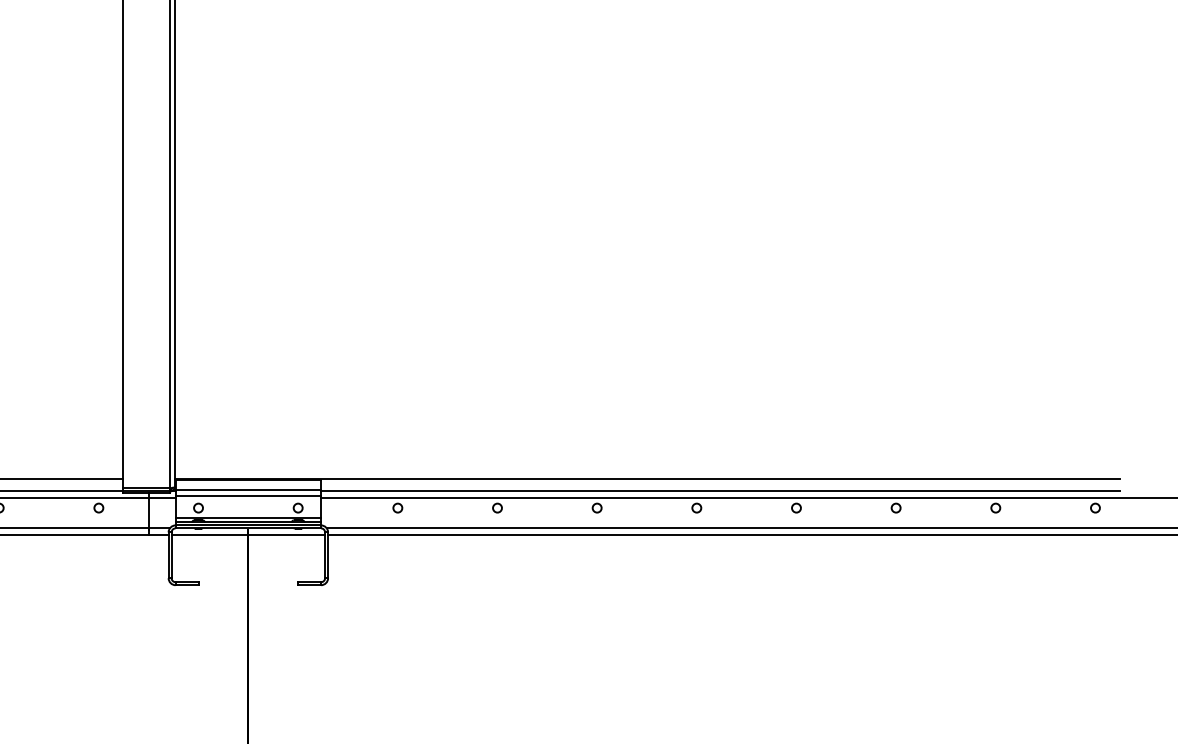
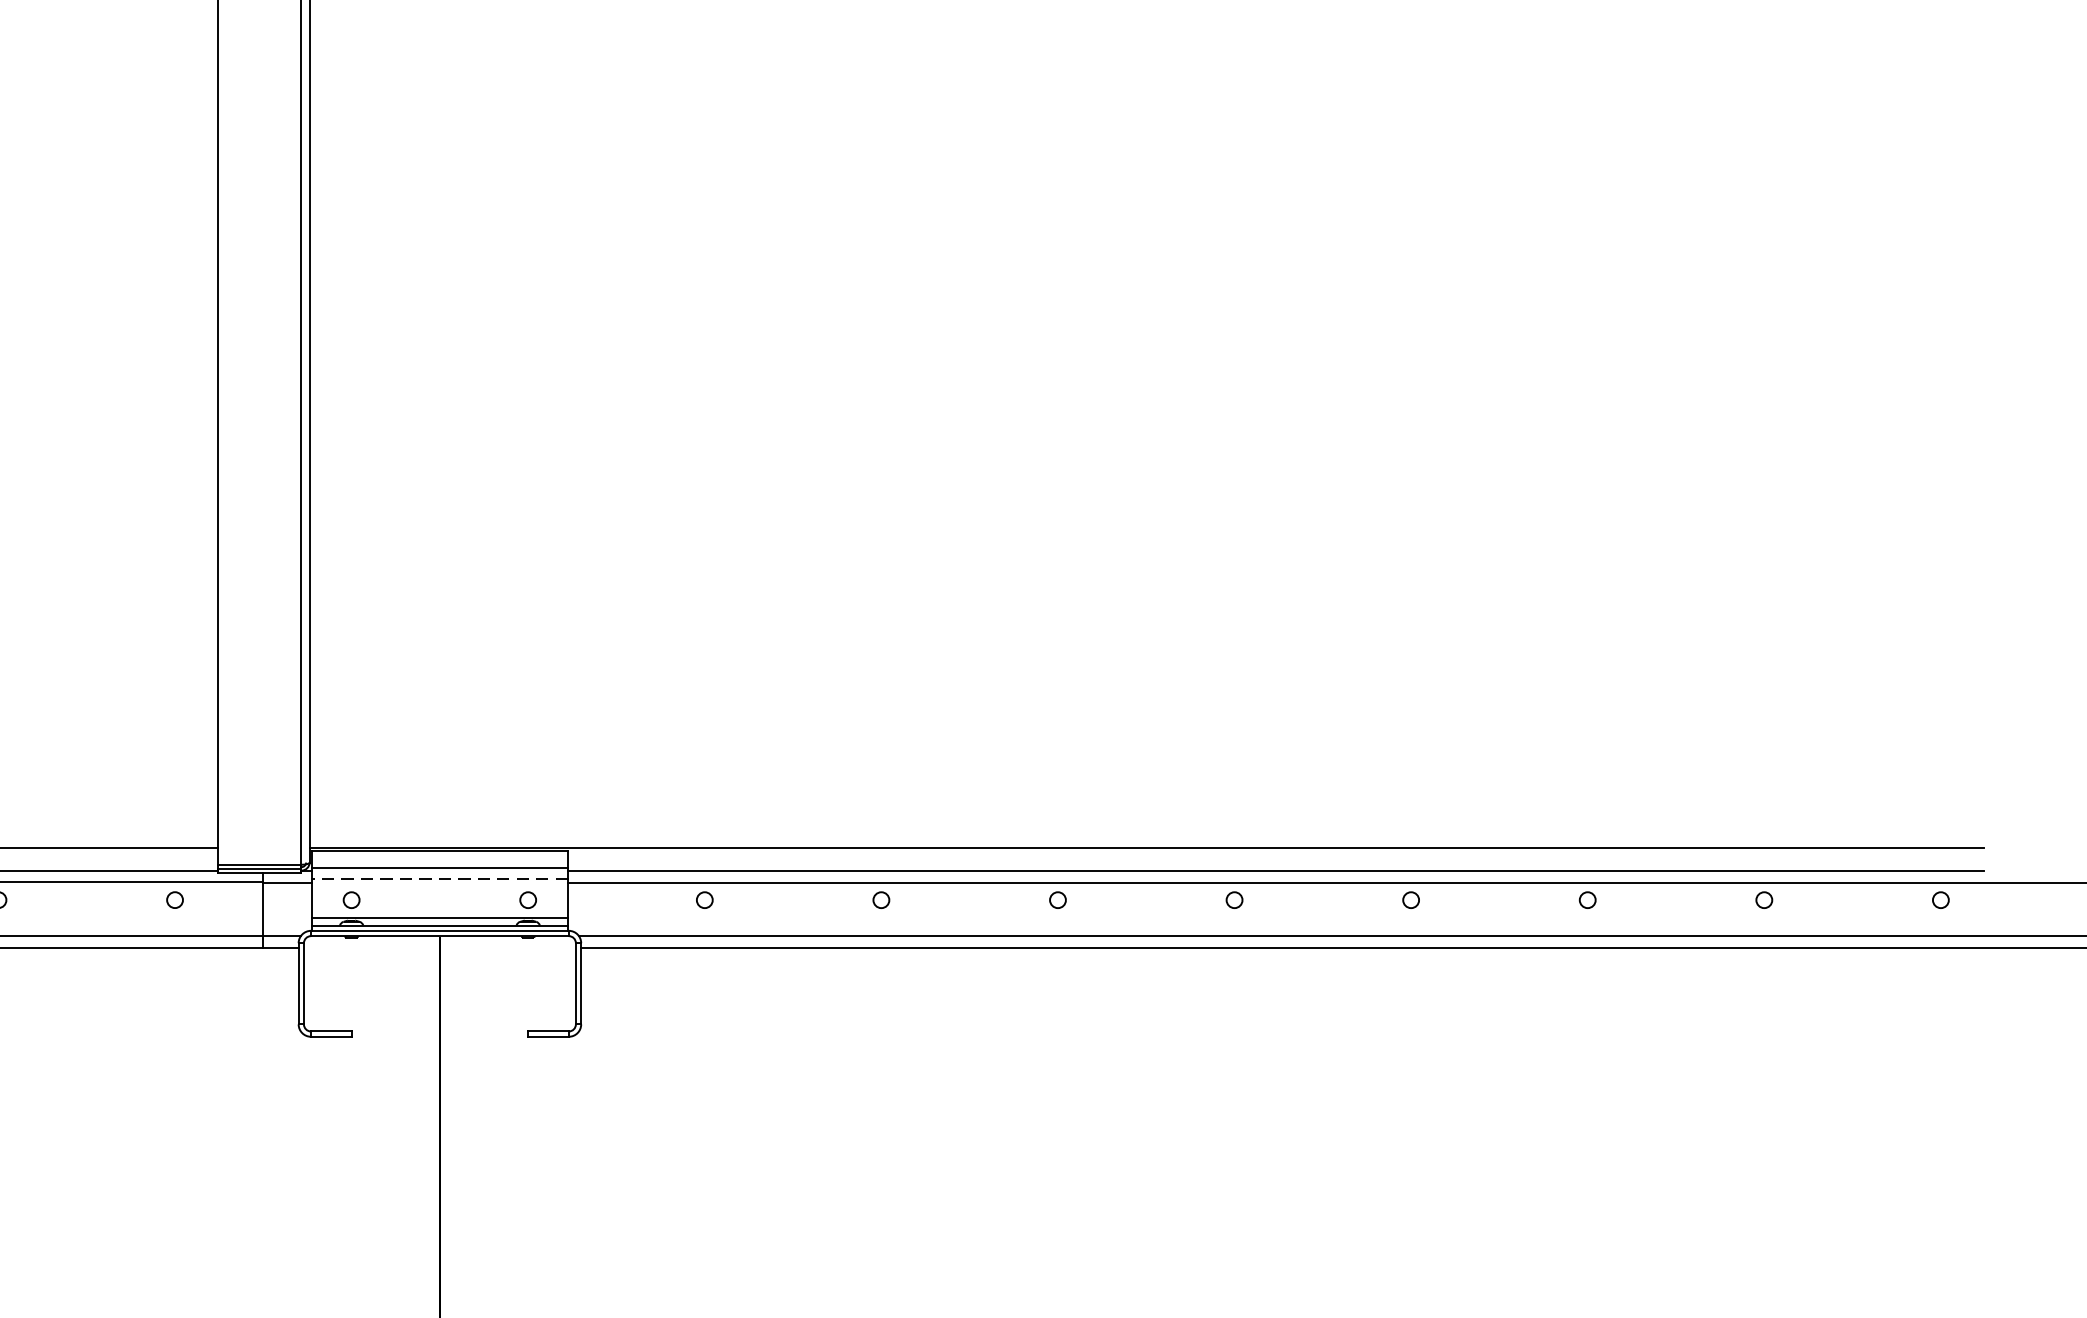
line: (247, 496) -> (438, 879), solid -> dashed
line: (248, 535) -> (440, 948), removed

